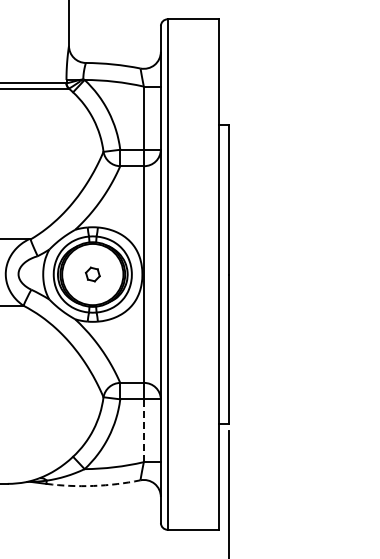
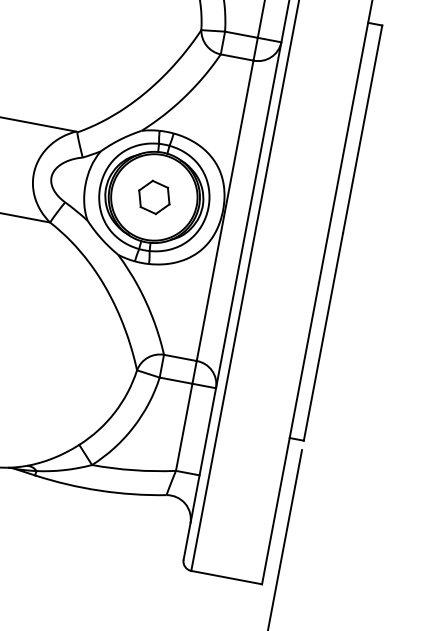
part: (92, 274) -> (153, 197), size x1.67
line: (143, 430) -> (183, 426), dashed -> solid
arc: (93, 485) -> (100, 490), dashed -> solid

